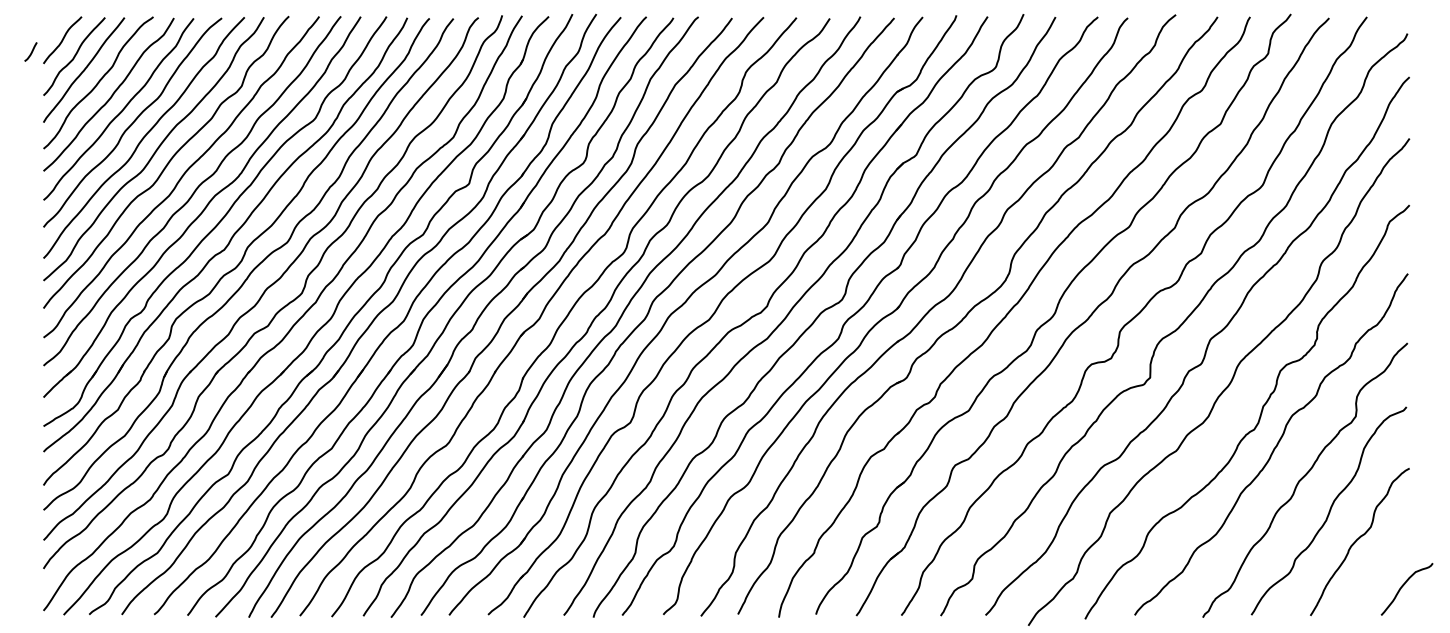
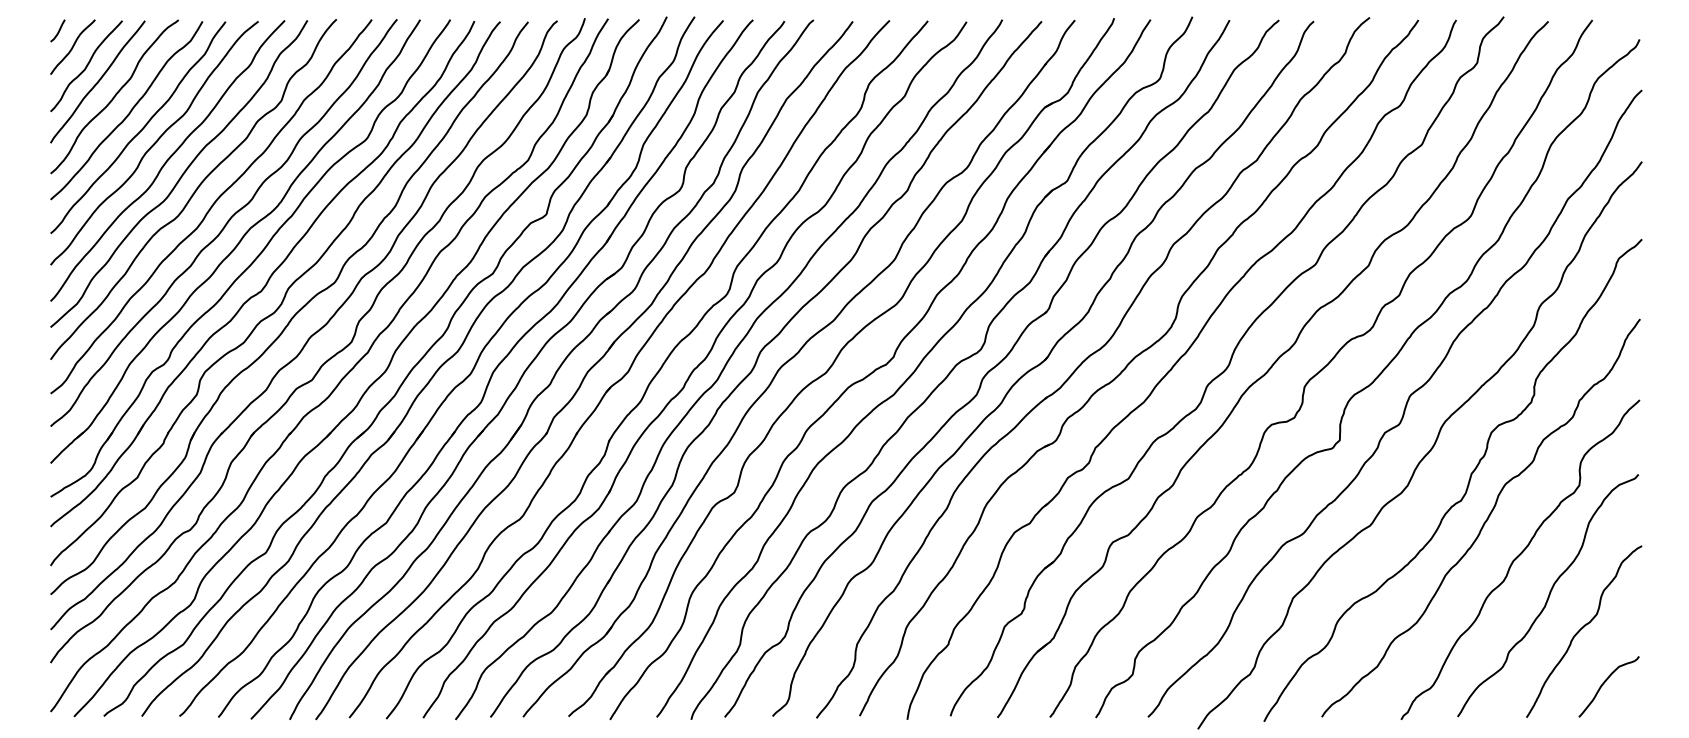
curve: (31, 51) -> (58, 30), moved
curve: (1403, 585) -> (1605, 682), moved

